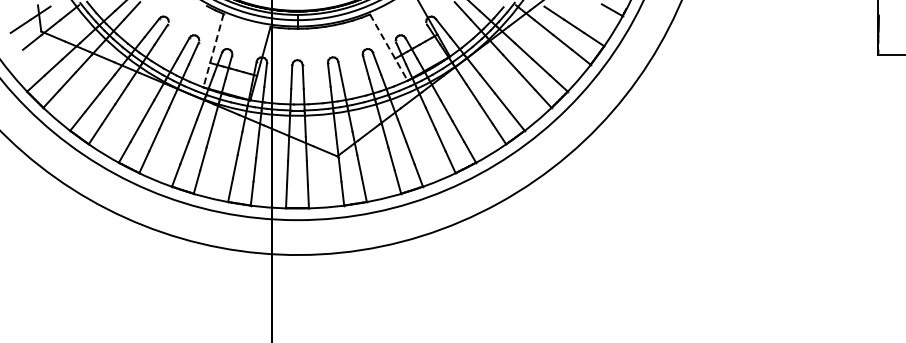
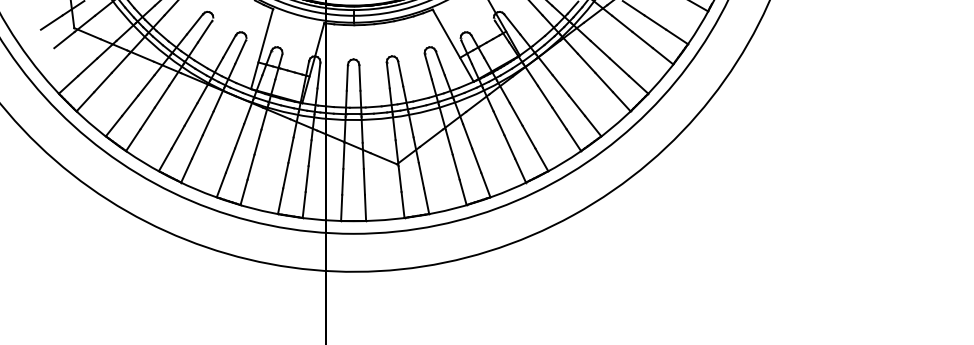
line: (389, 48) -> (453, 46), dashed -> solid
line: (213, 51) -> (262, 49), dashed -> solid

